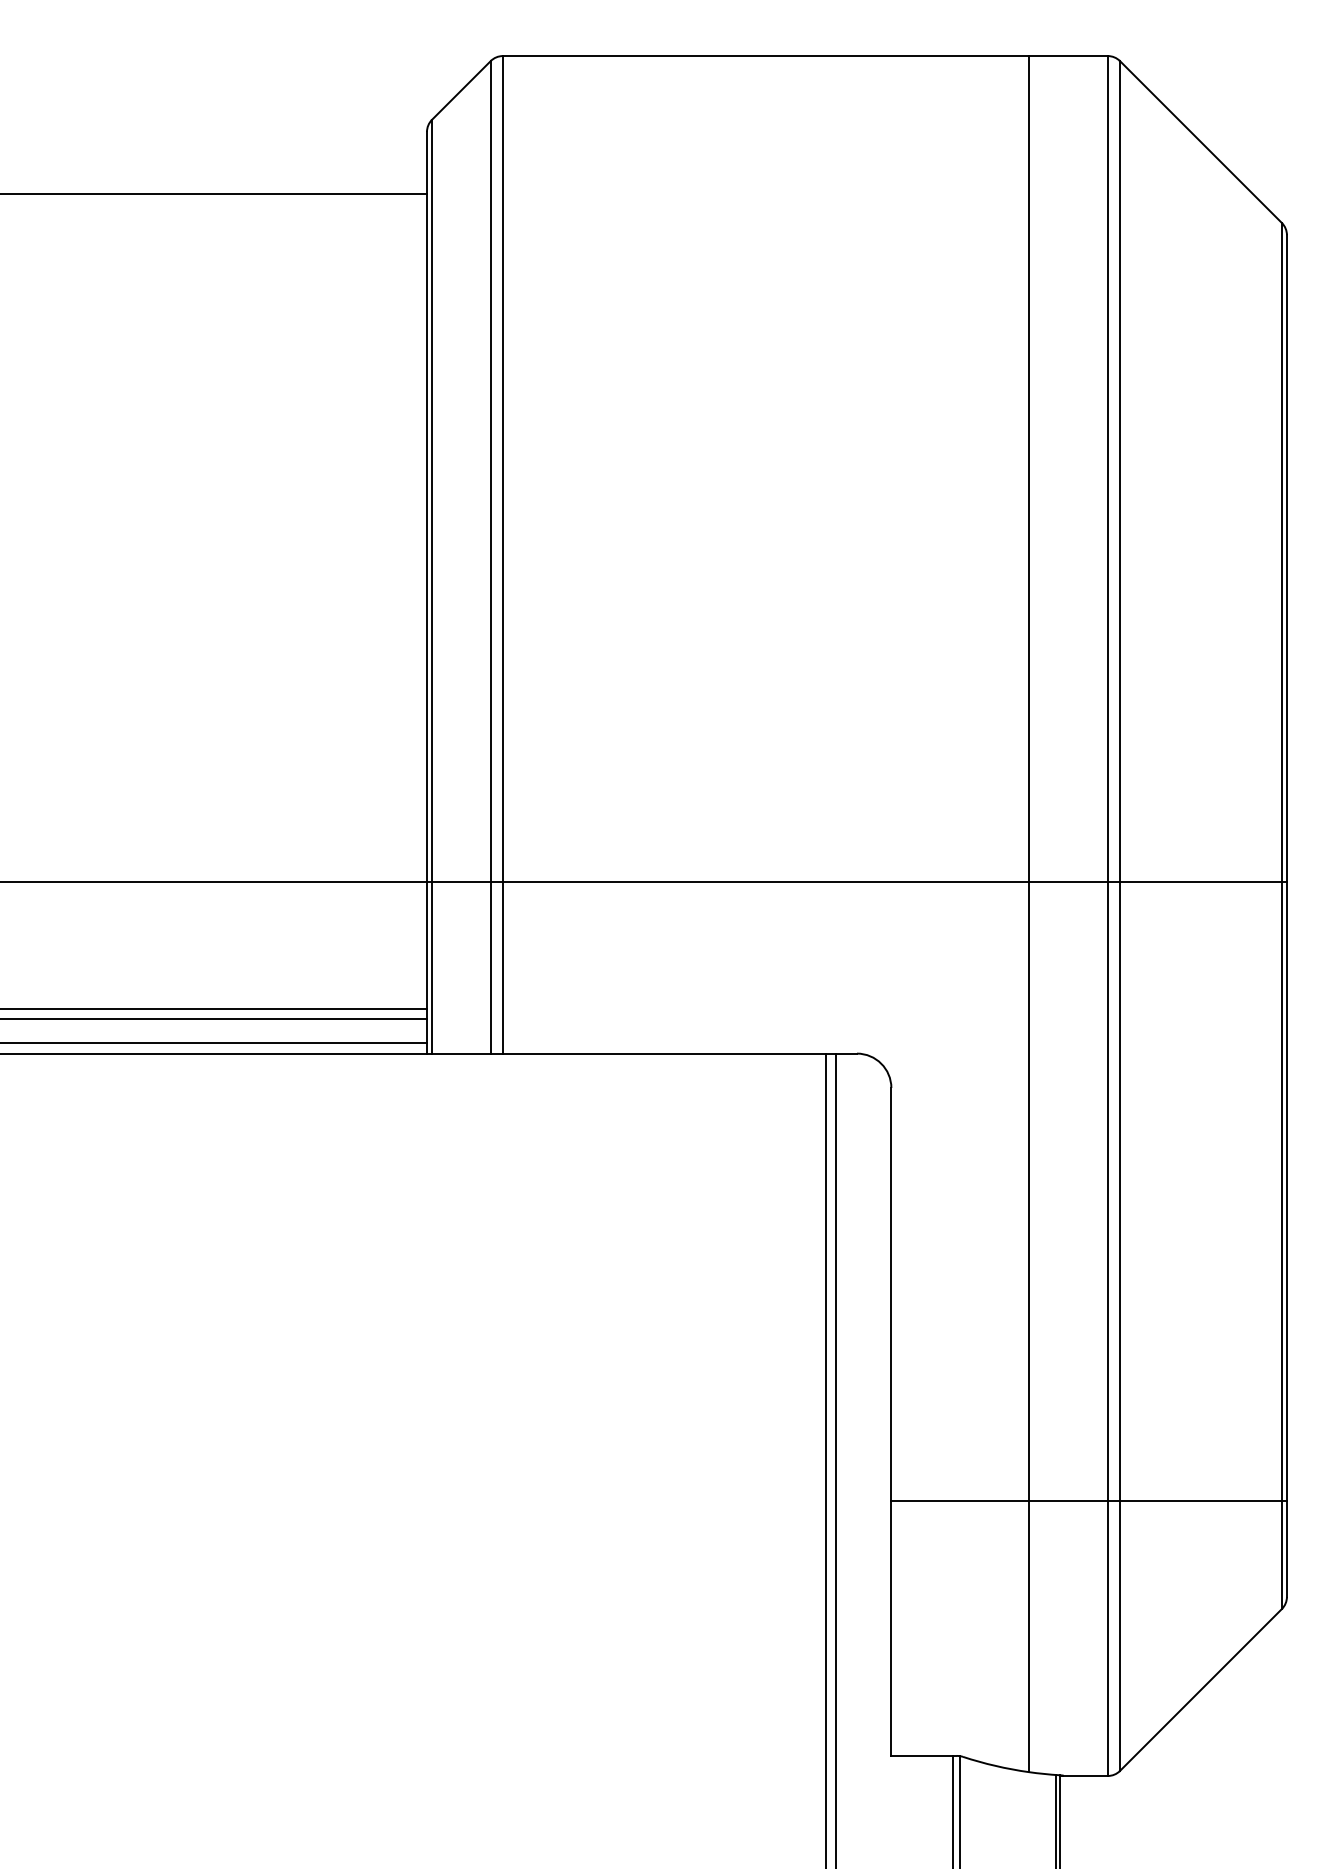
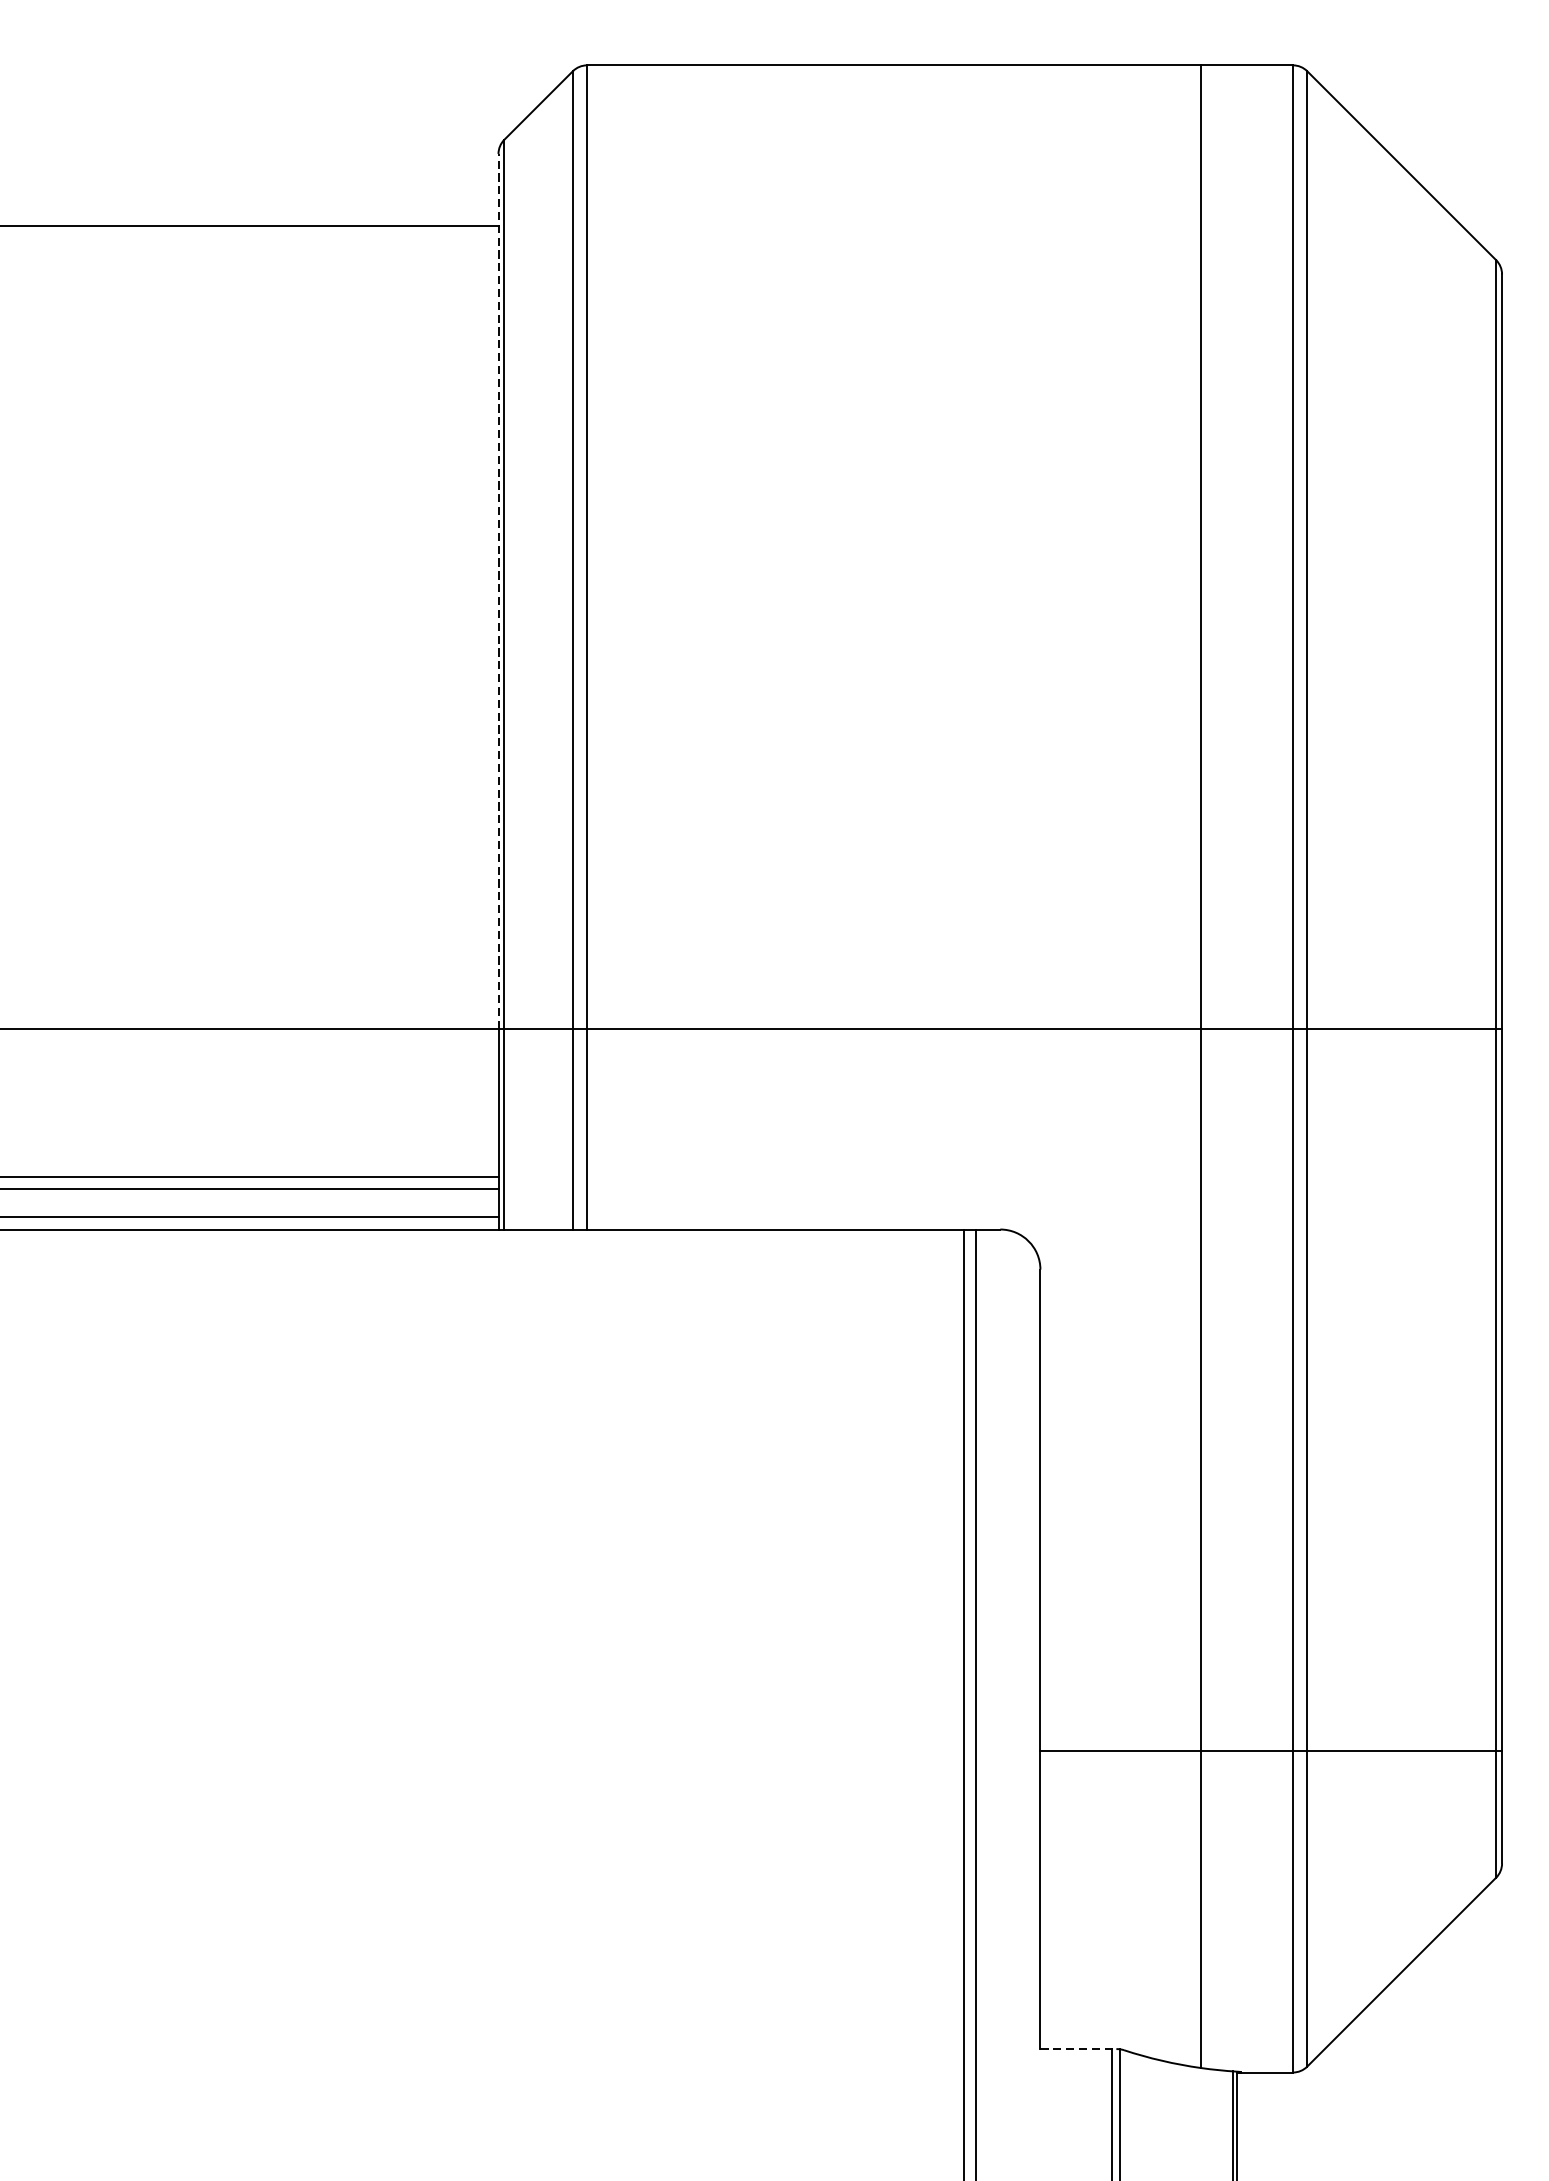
line: (426, 506) -> (497, 591), solid -> dashed
line: (923, 1755) -> (1077, 2048), solid -> dashed

